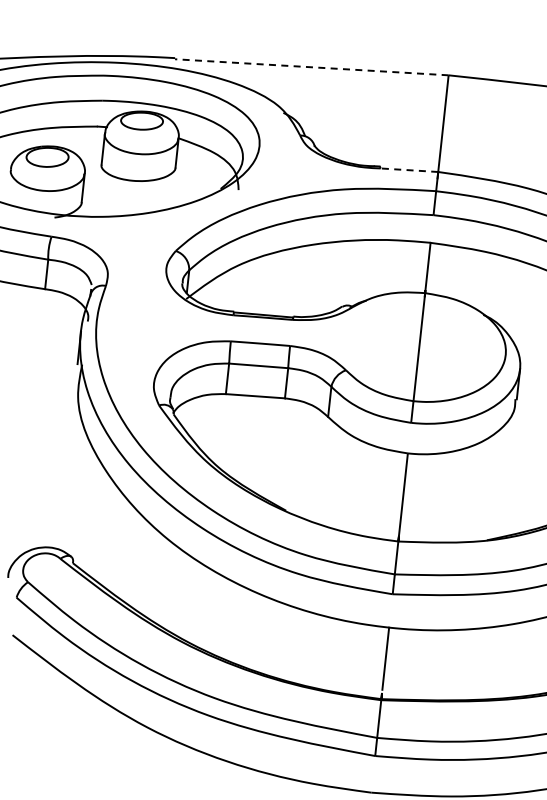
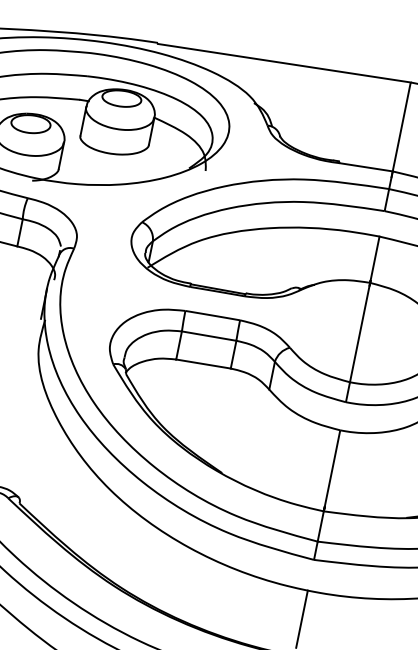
line: (311, 67) -> (283, 63), dashed -> solid
line: (409, 170) -> (366, 167), dashed -> solid

